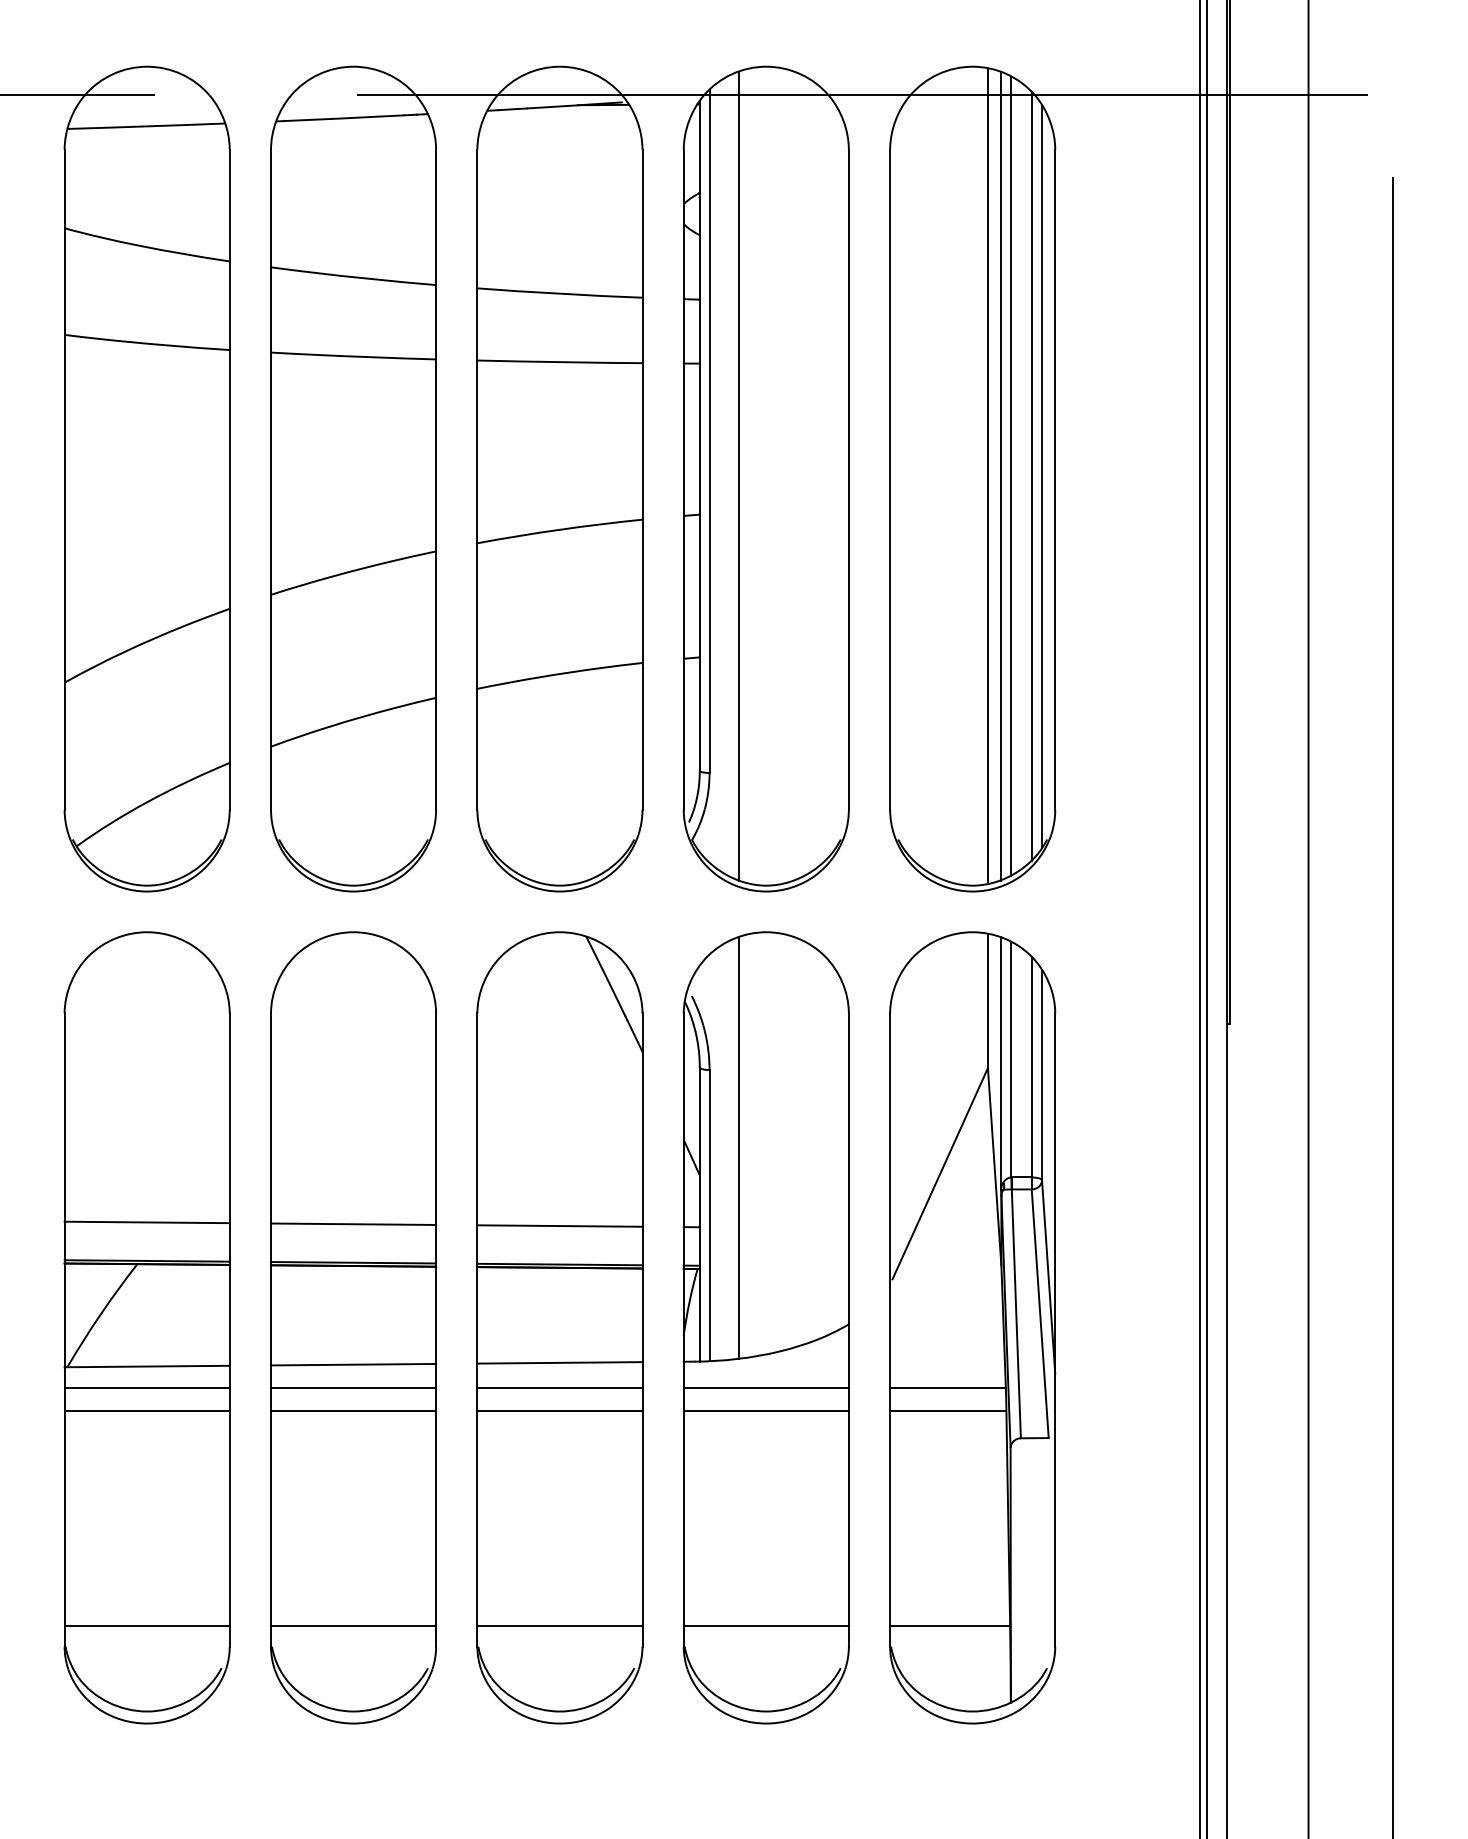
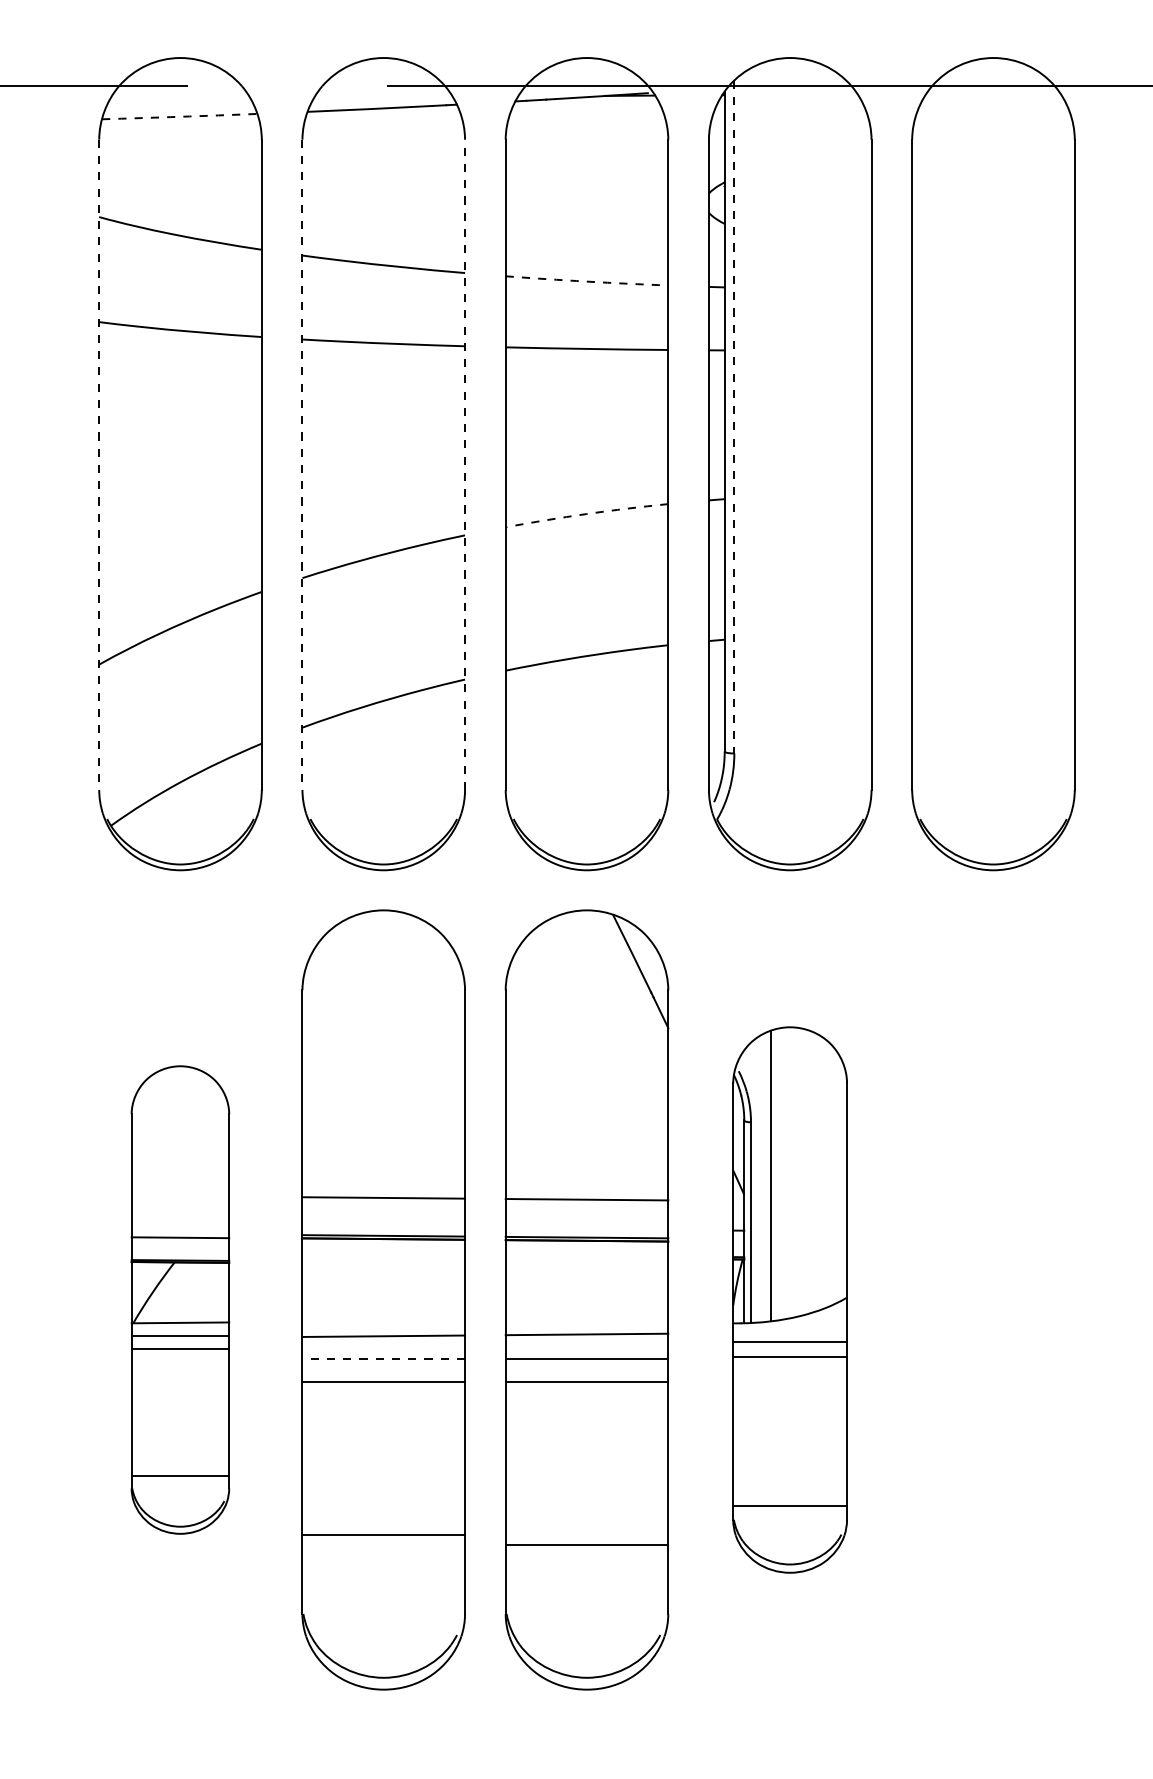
arc: (146, 126) -> (179, 116), solid -> dashed
arc: (559, 293) -> (586, 281), solid -> dashed
line: (709, 431) -> (734, 417), solid -> dashed
line: (739, 475) -> (763, 460), removed
line: (1011, 475) -> (1031, 460), removed
line: (987, 476) -> (1008, 461), removed
line: (1001, 476) -> (1021, 461), removed
line: (1031, 476) -> (1051, 461), removed
line: (1042, 476) -> (1062, 461), removed
line: (436, 479) -> (465, 464), solid -> dashed
line: (64, 480) -> (99, 465), solid -> dashed
line: (271, 480) -> (302, 465), solid -> dashed
arc: (559, 529) -> (586, 513), solid -> dashed
part: (146, 1327) -> (179, 1299), size x0.6
part: (765, 1327) -> (789, 1299), size x0.7
part: (972, 1327) -> (993, 1299), removed
line: (353, 1388) -> (383, 1359), solid -> dashed
line: (353, 1626) -> (383, 1534), moved
line: (559, 1626) -> (586, 1545), moved

